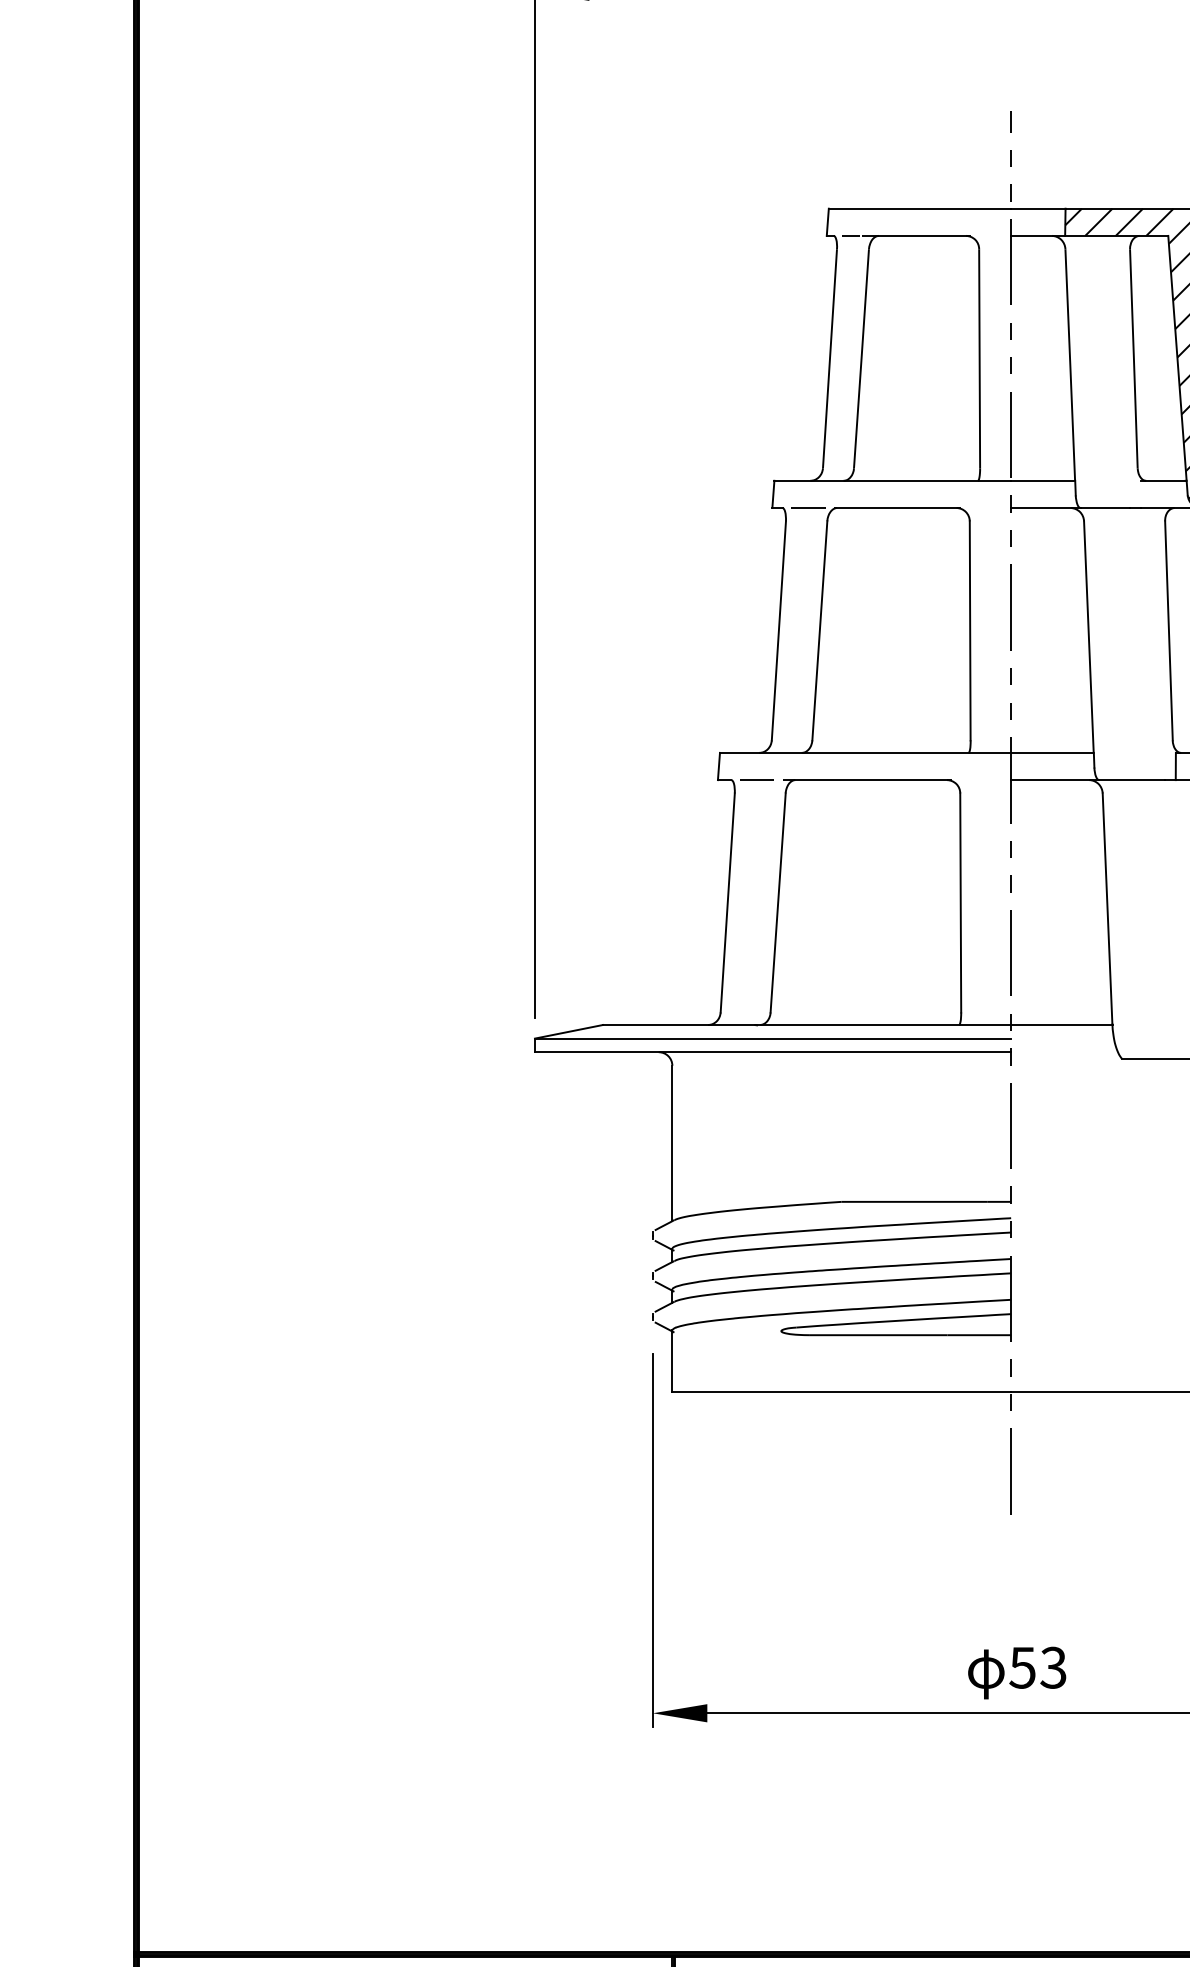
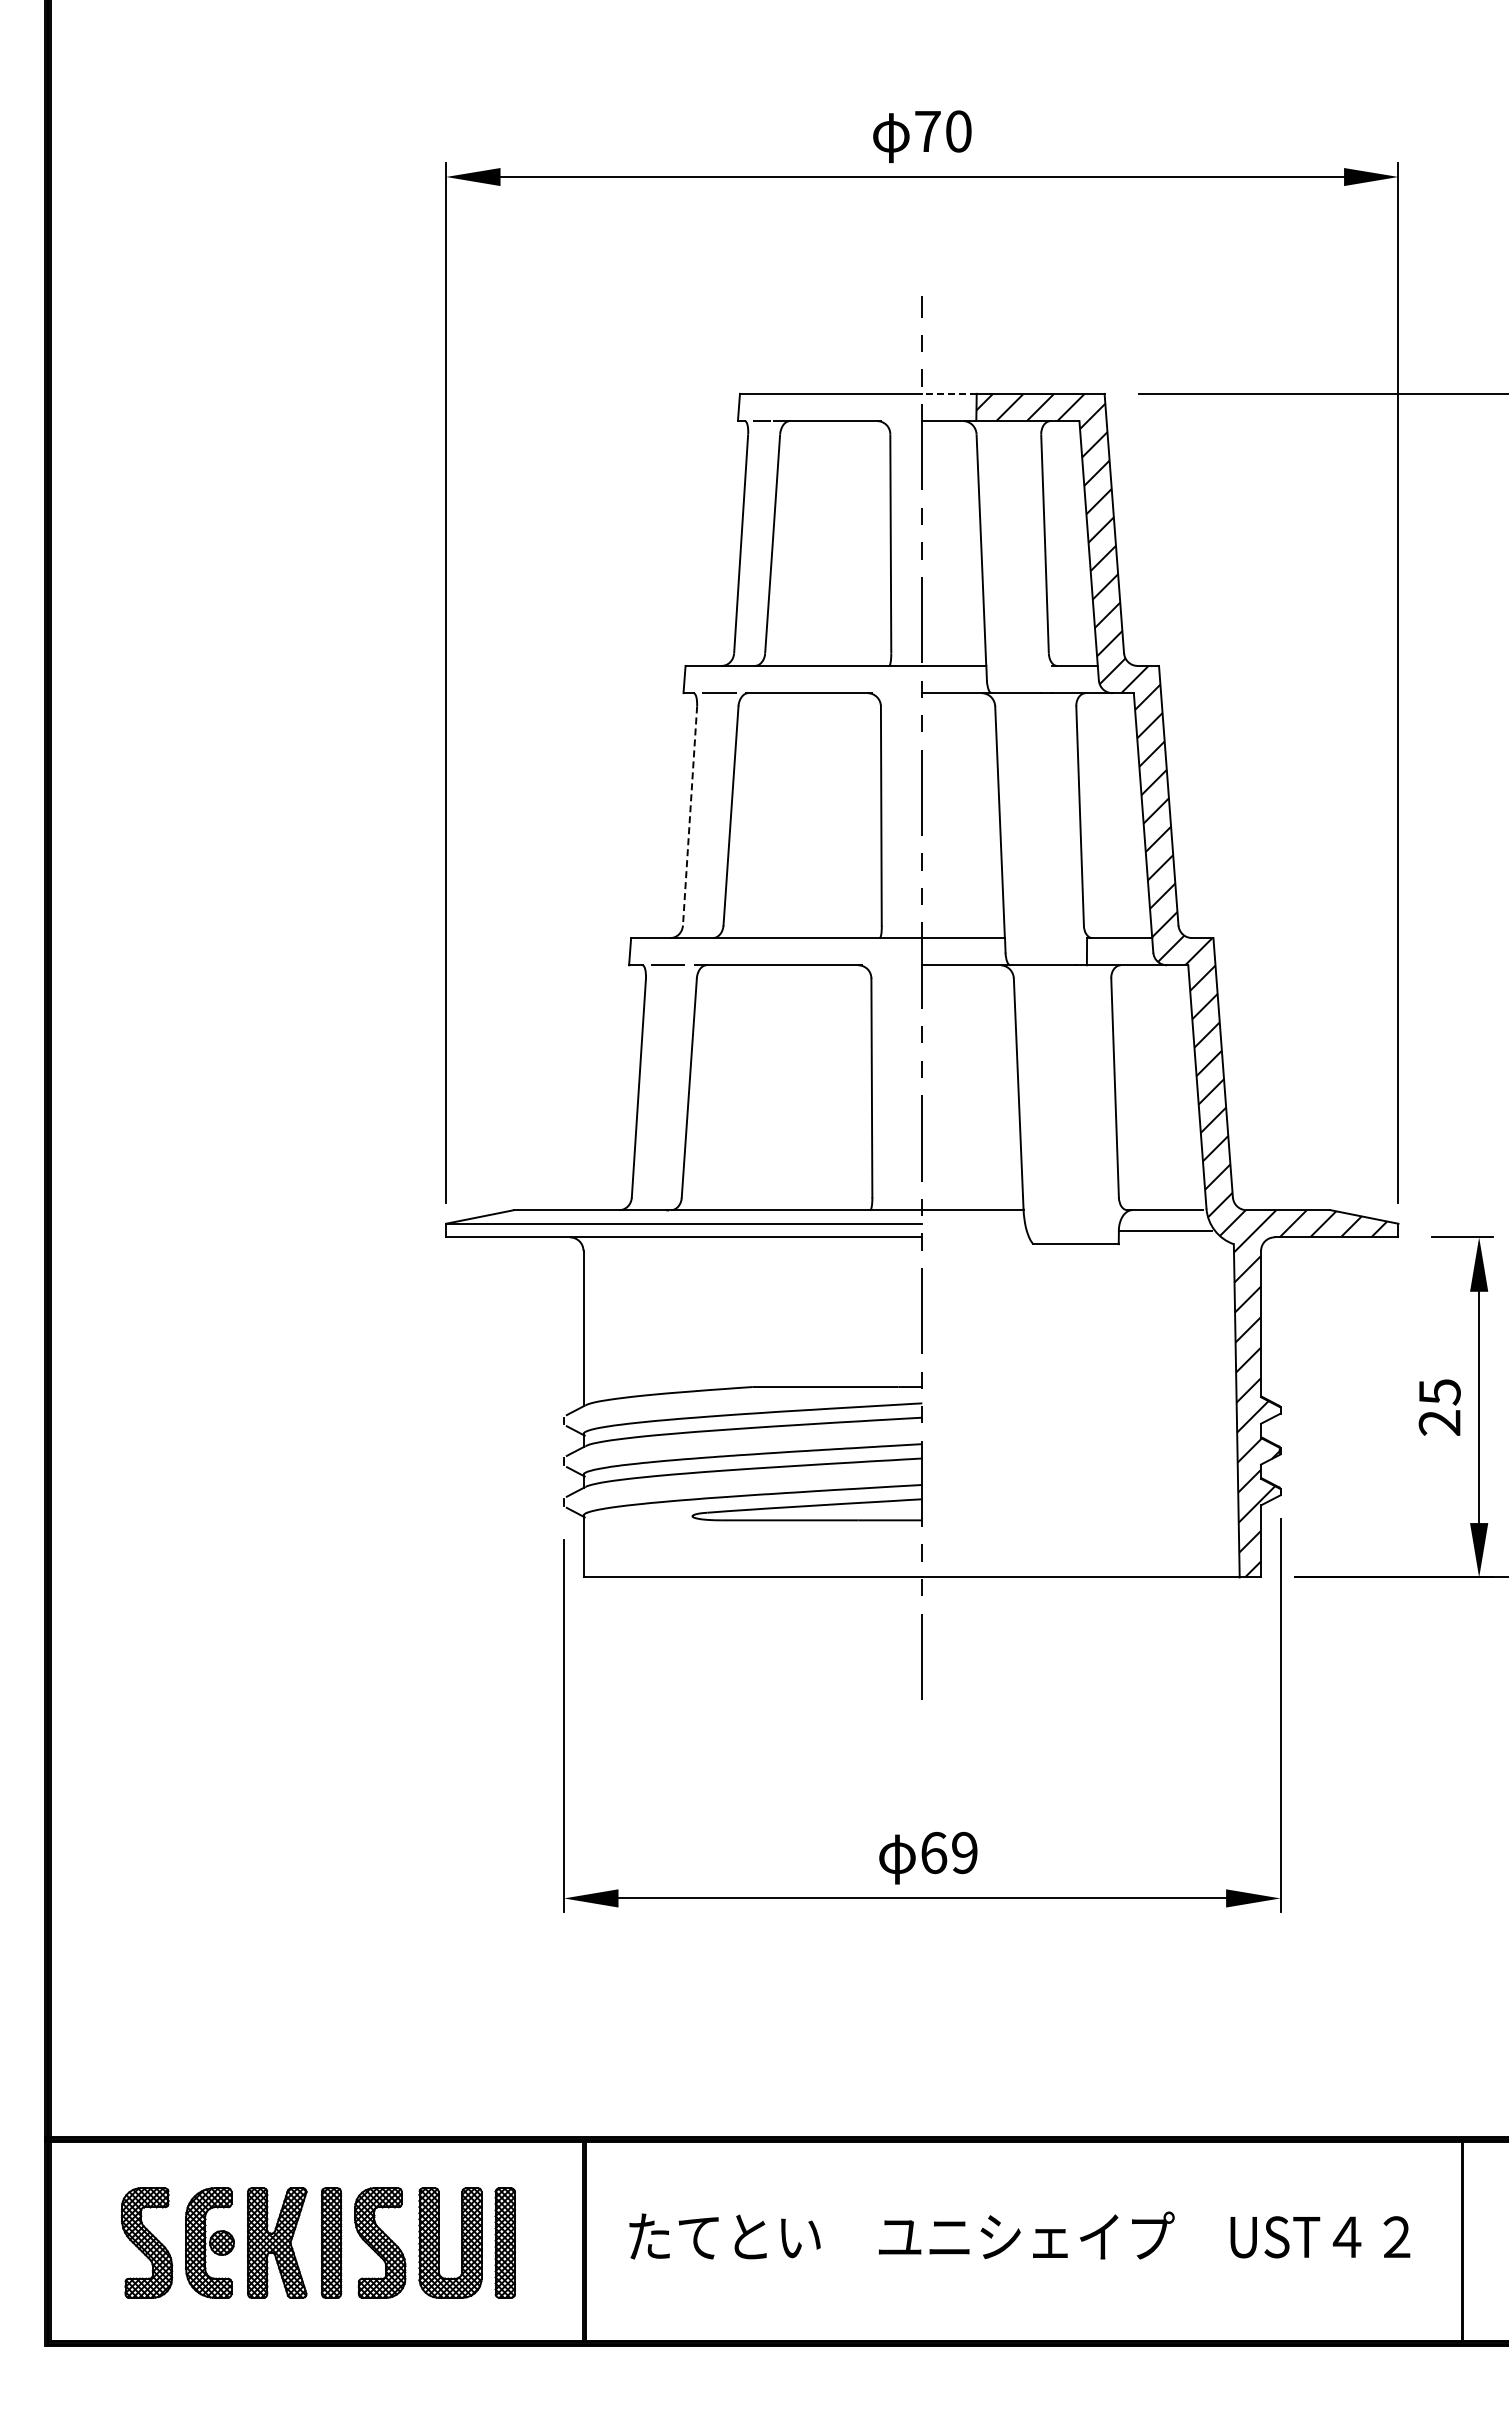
line: (1038, 208) -> (949, 393), solid -> dashed
line: (779, 631) -> (690, 816), solid -> dashed
text: (1037, 1667) -> (948, 1852), 53 -> 69

